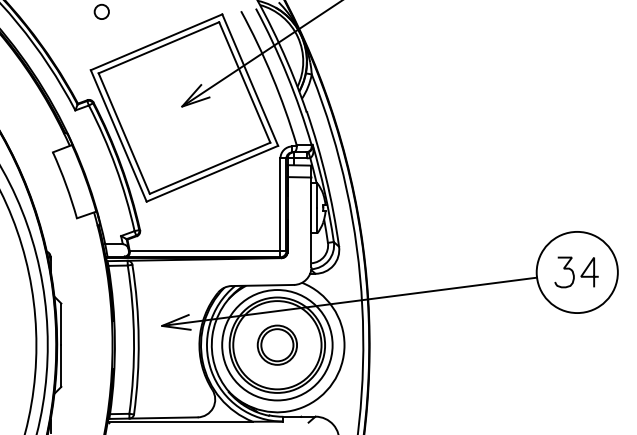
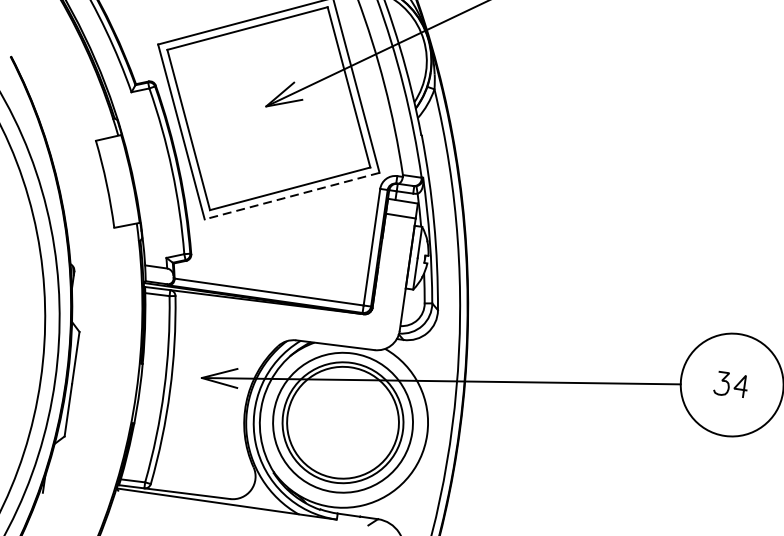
line: (211, 173) -> (291, 195), solid -> dashed
part: (576, 272) -> (731, 384), size x0.6
part: (276, 344) -> (342, 421), removed

